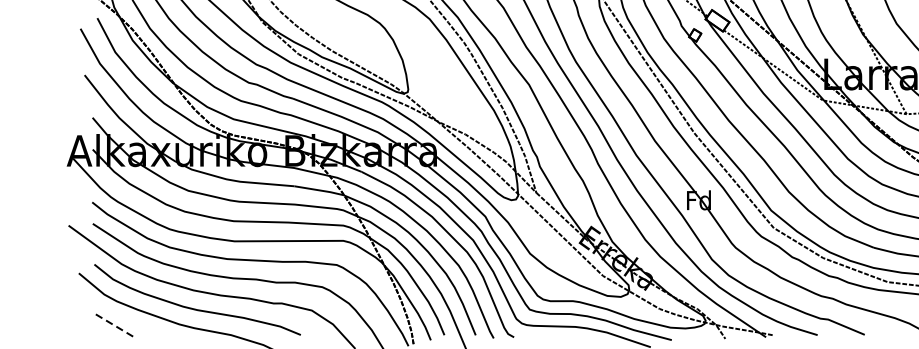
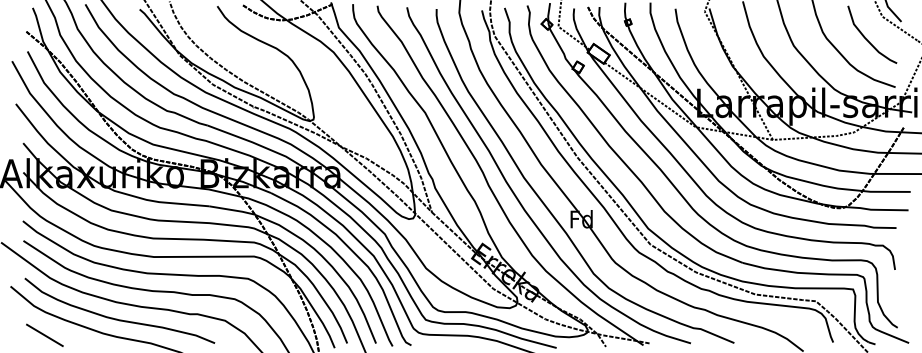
line: (115, 326) -> (44, 335), dashed -> solid

